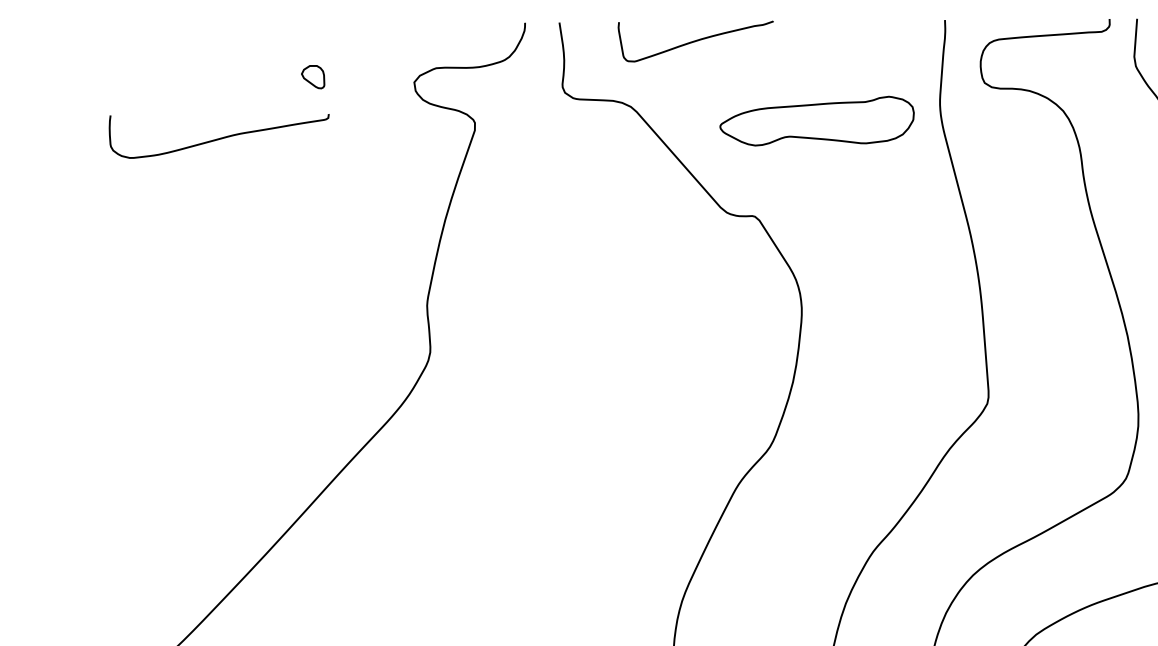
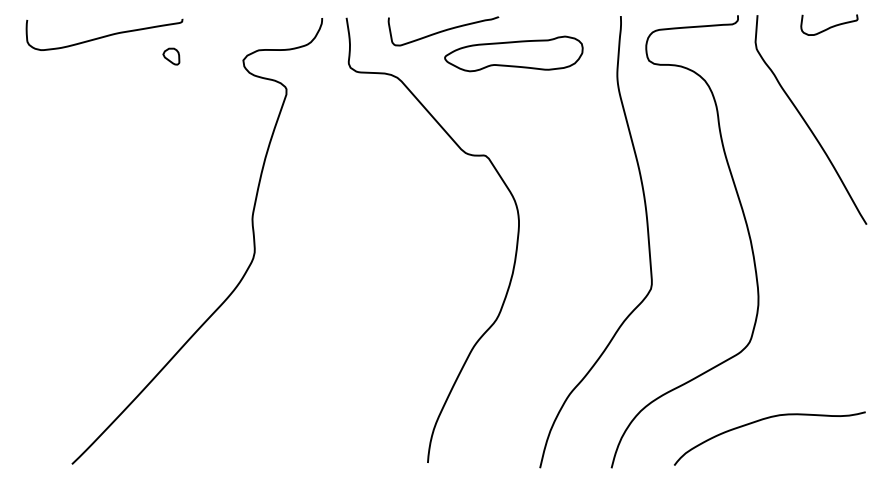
part: (816, 120) -> (513, 53), moved
curve: (219, 137) -> (104, 35), moved

